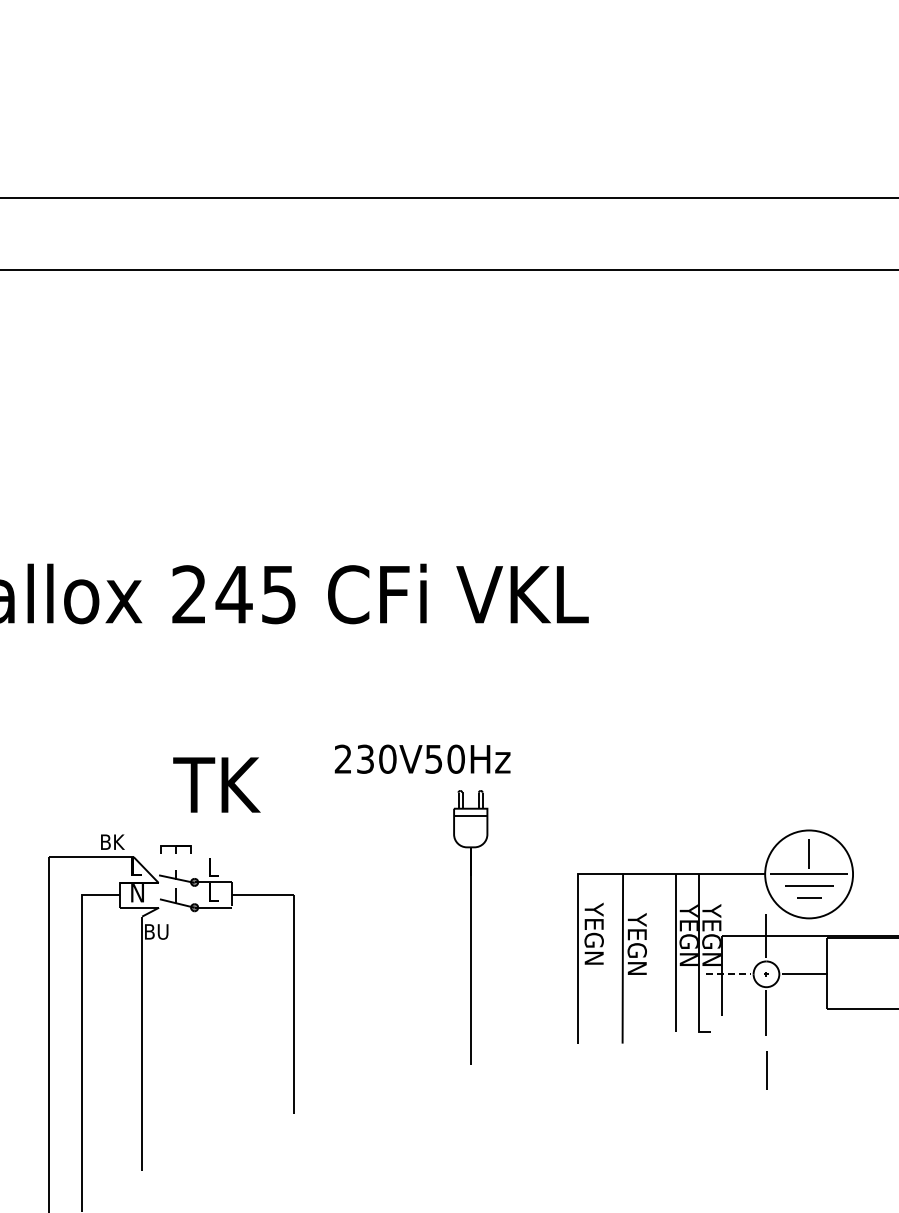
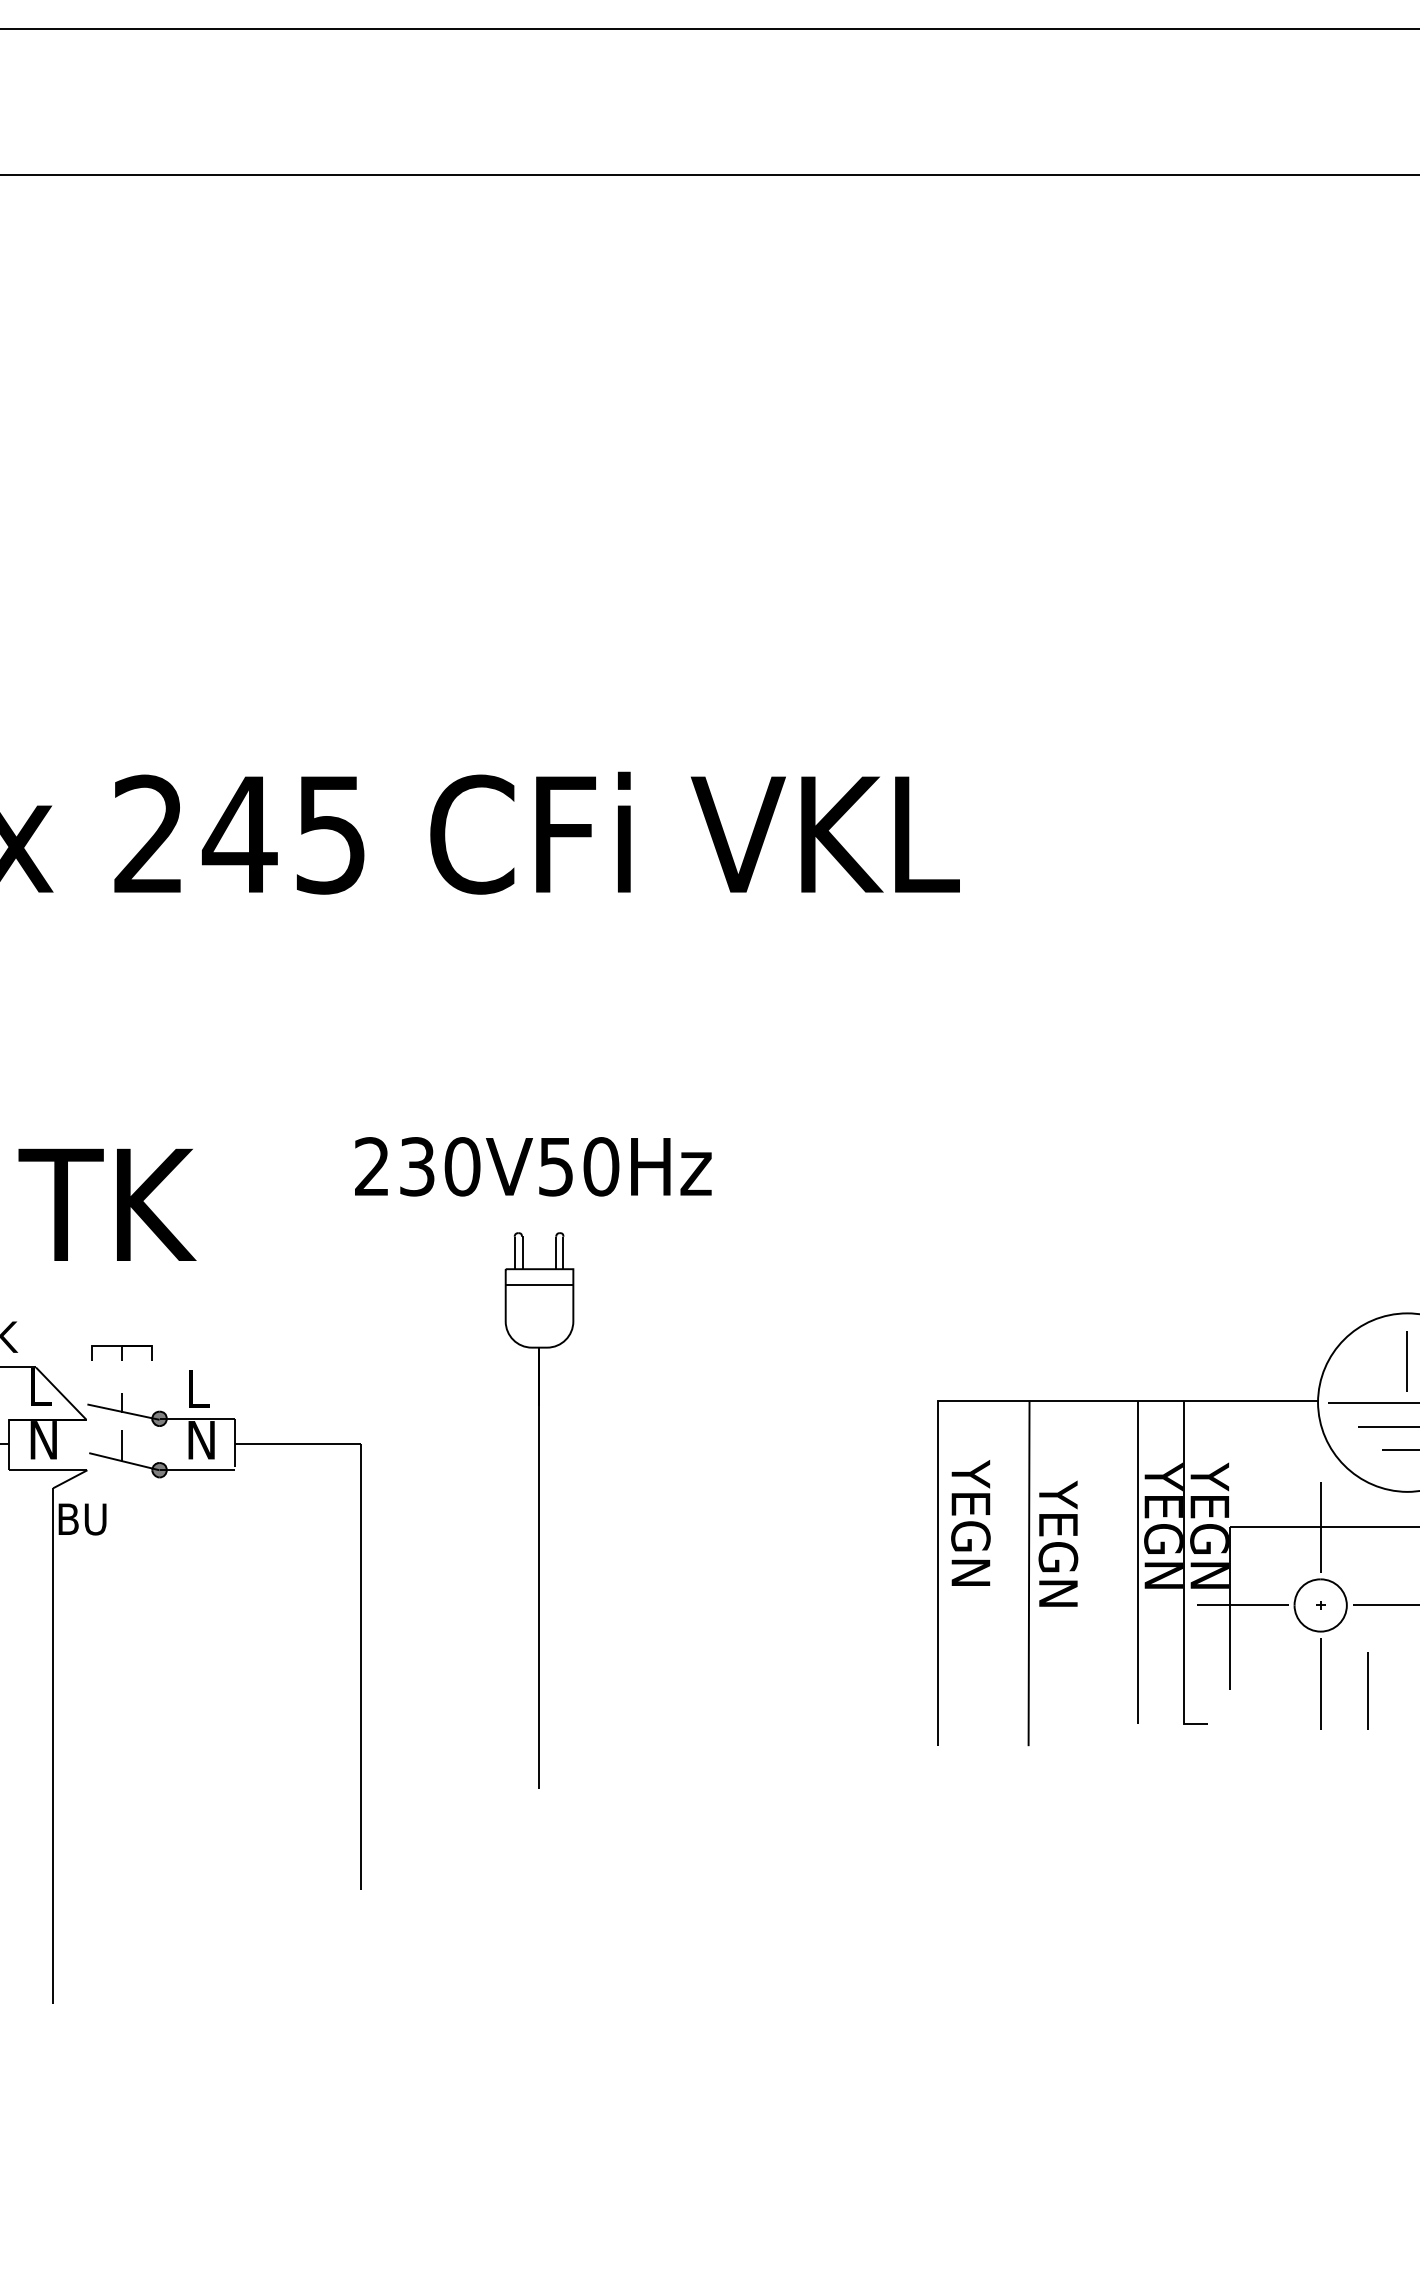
text: (422, 758) -> (532, 1165), moved
text: (216, 784) -> (106, 1203), moved
text: (215, 892) -> (201, 1439), L -> N
part: (470, 927) -> (539, 1510), moved
line: (728, 974) -> (1243, 1605), dashed -> solid
line: (766, 1070) -> (1367, 1691), moved

